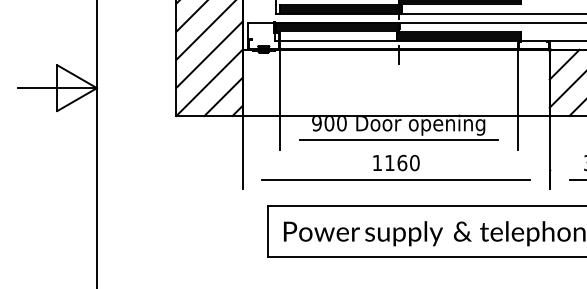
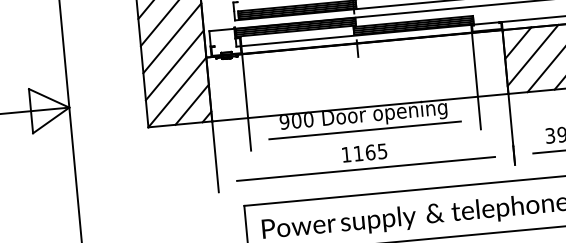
text: (414, 162) -> (382, 150), 1160 -> 1165

